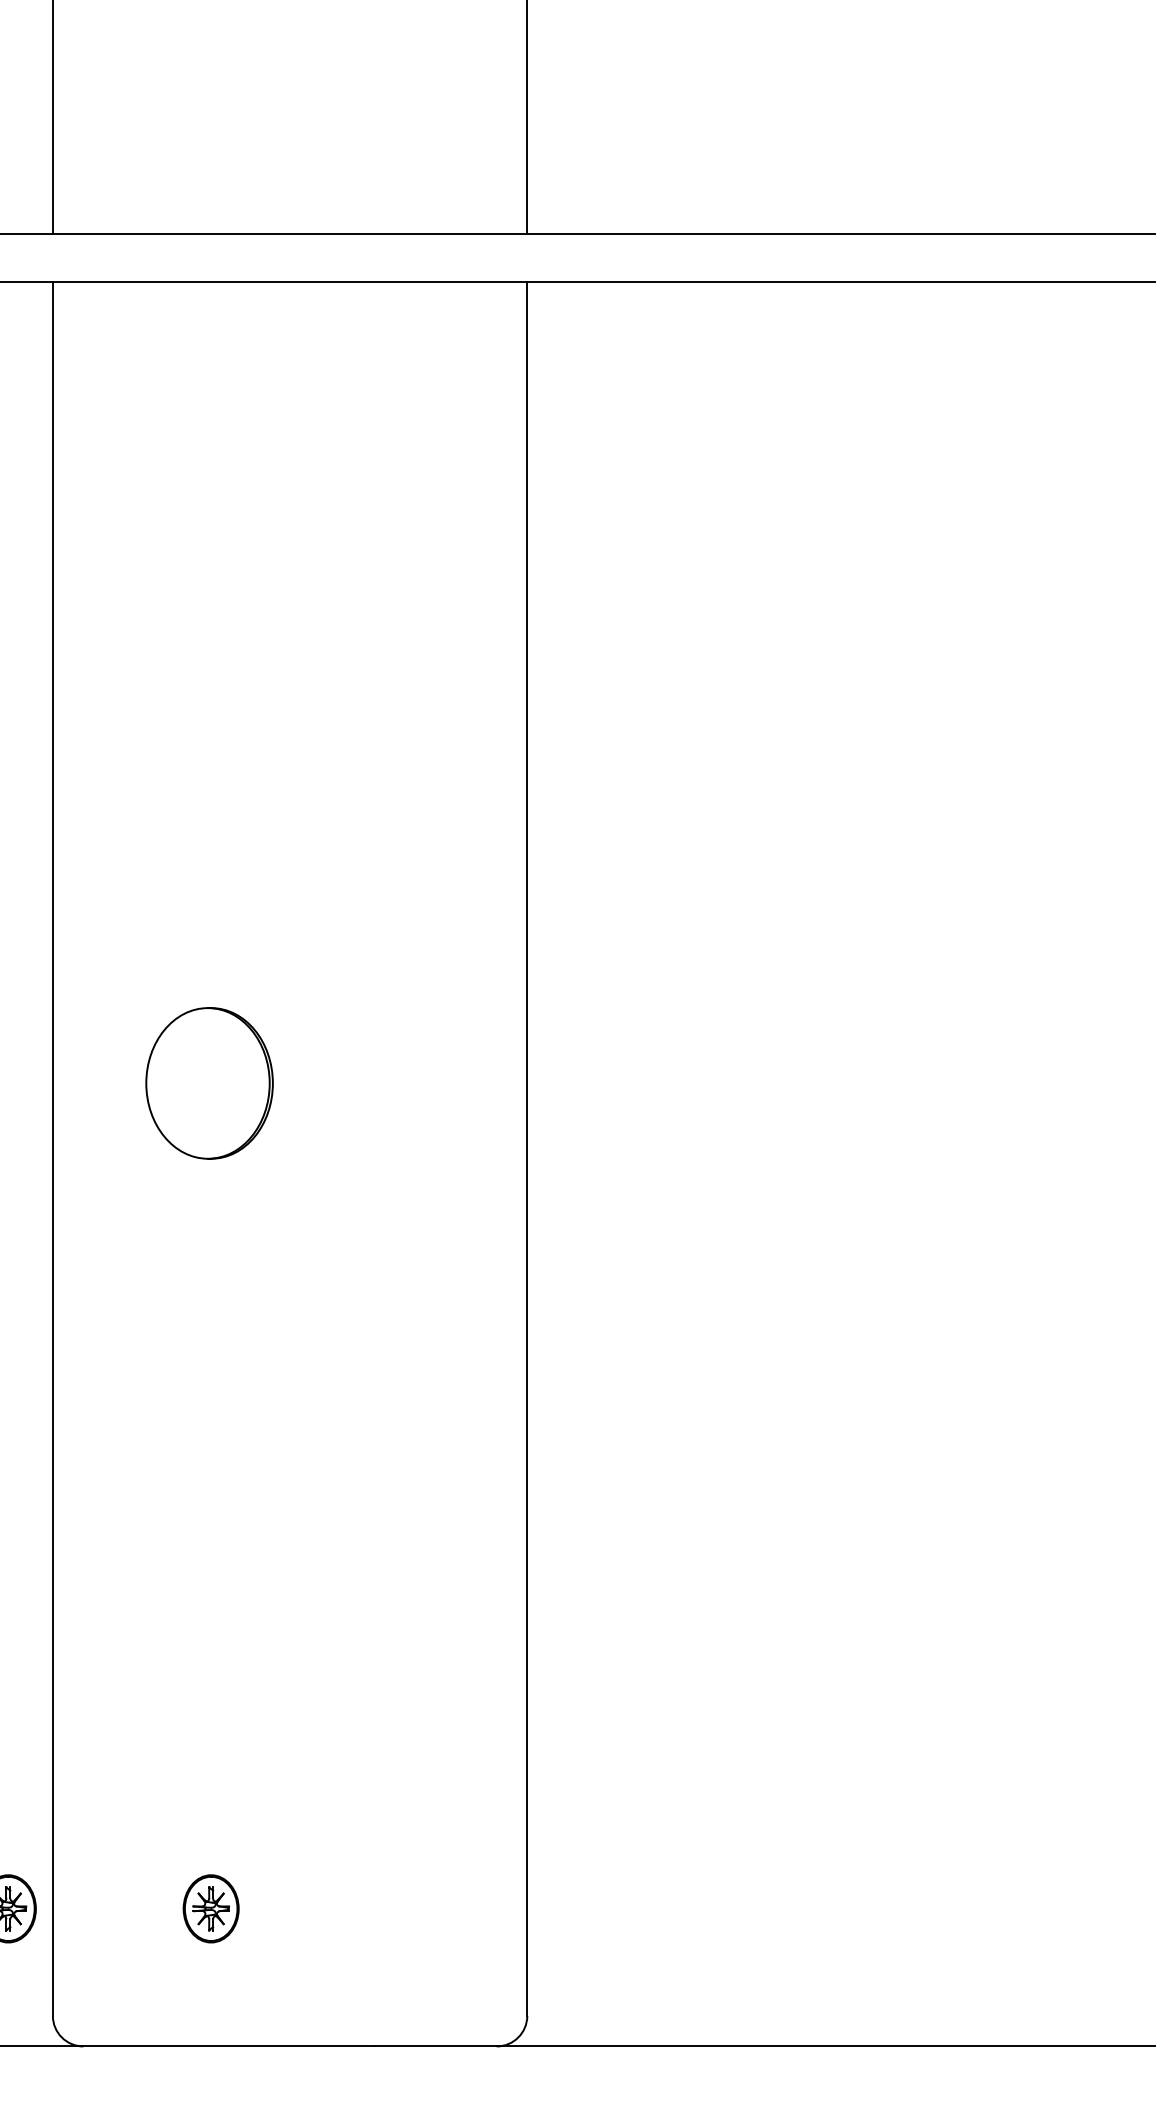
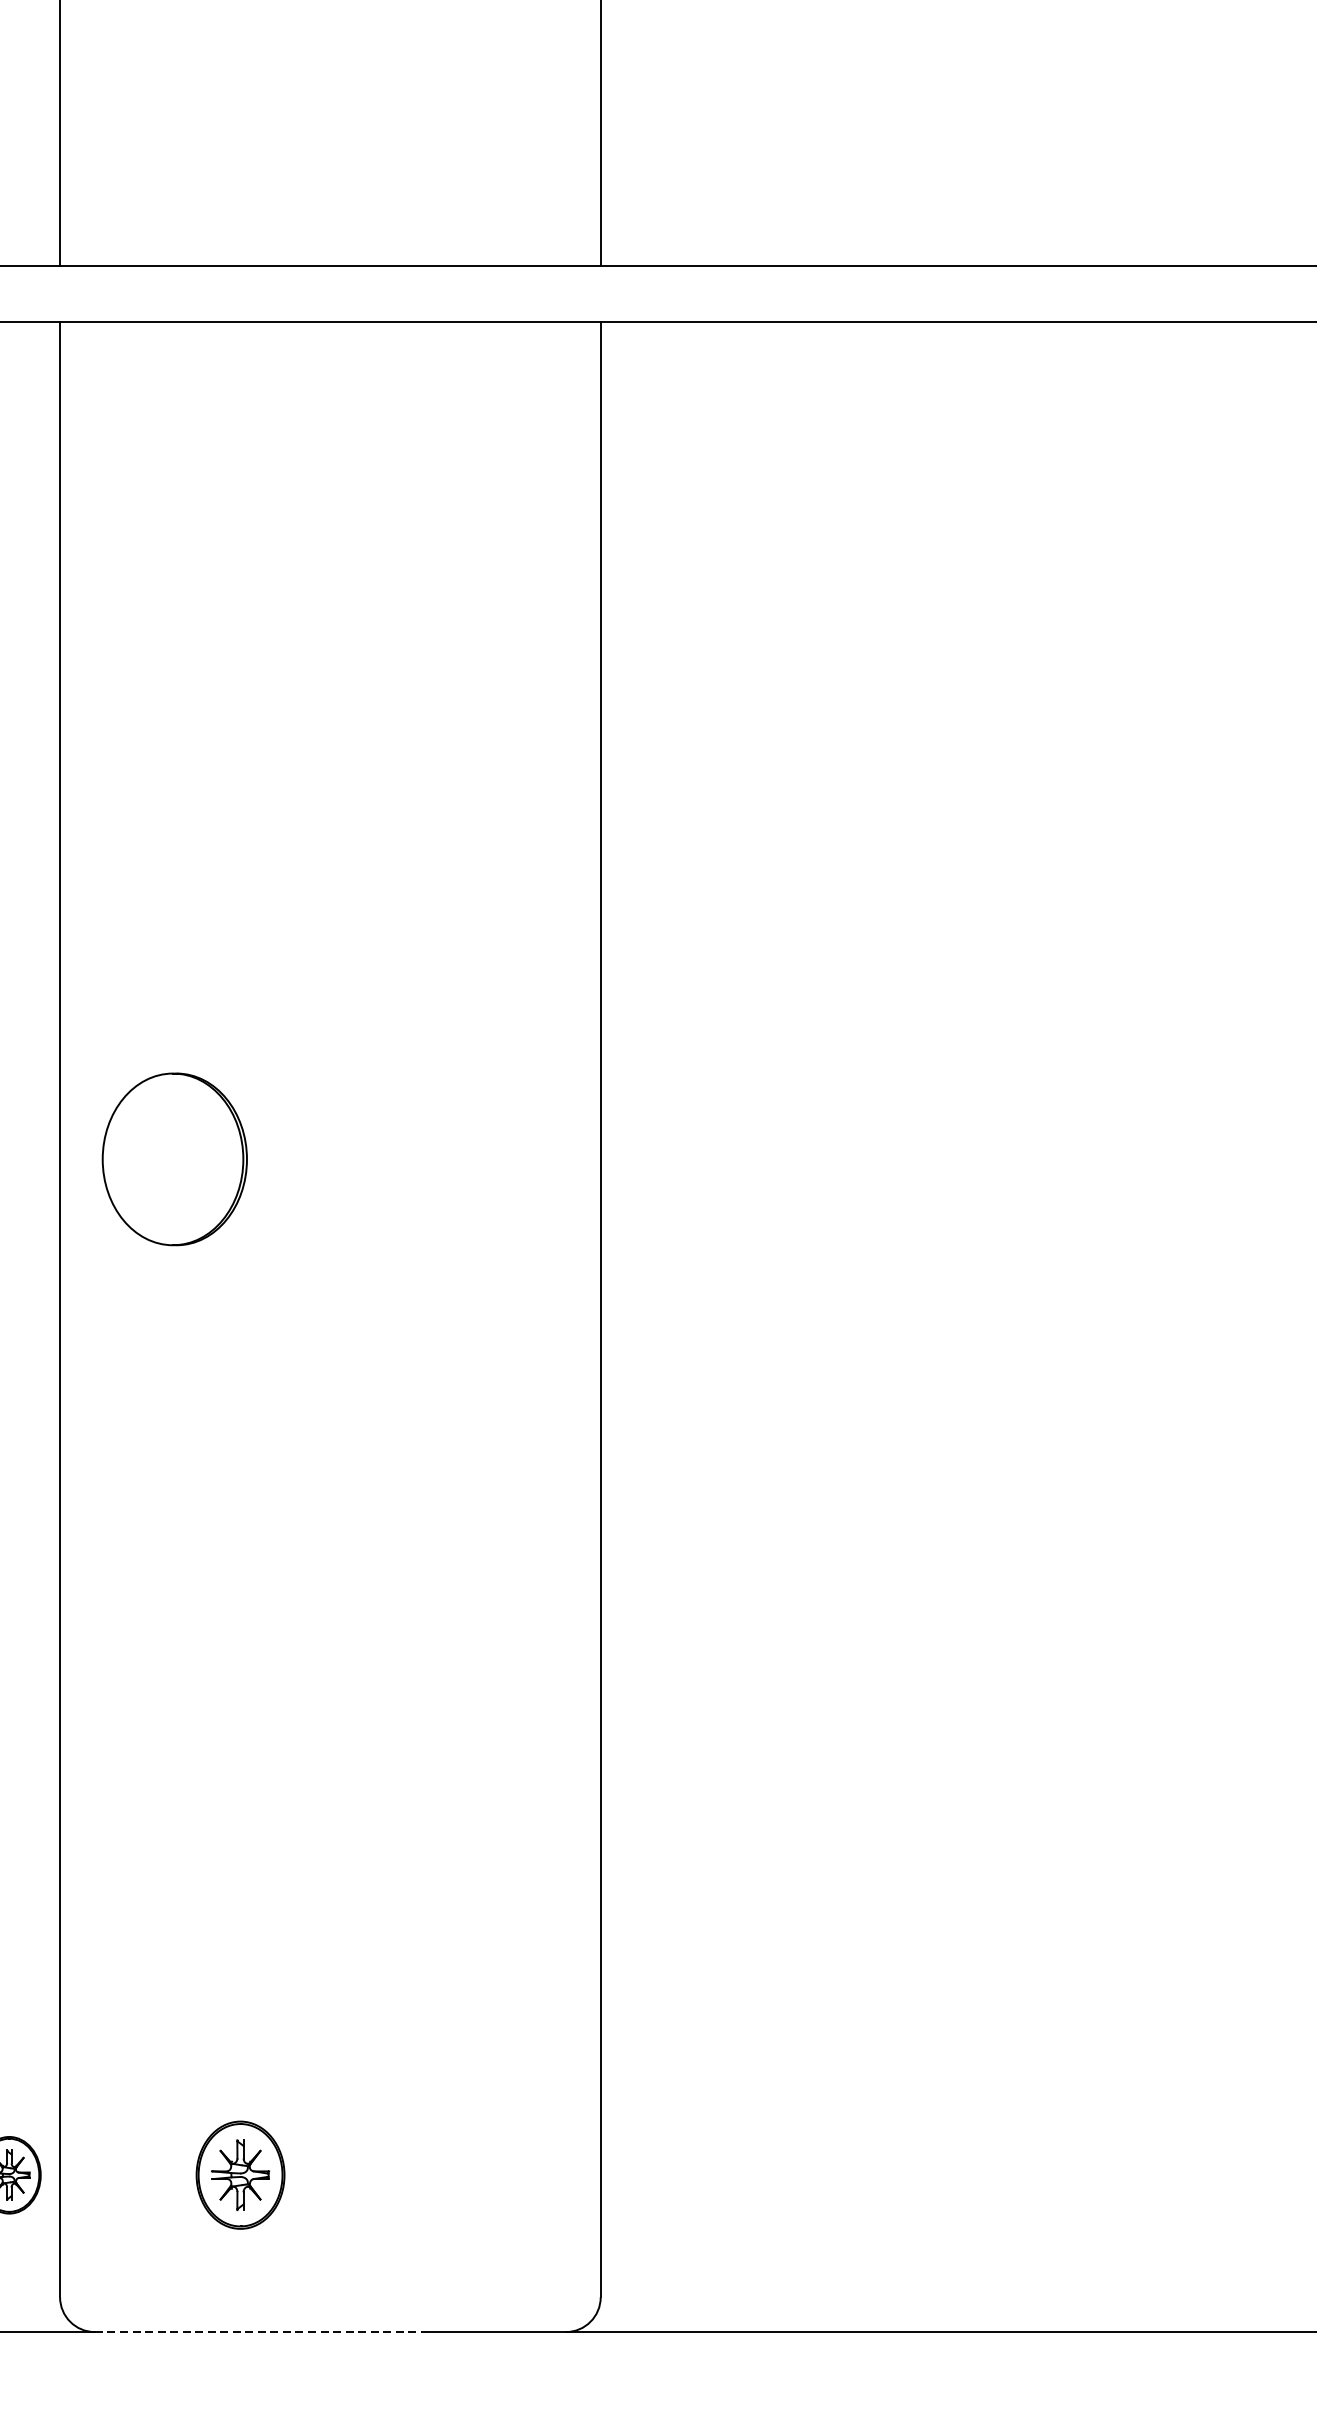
part: (209, 1083) -> (174, 1159), moved
part: (210, 1908) -> (239, 2174), size x1.4
line: (229, 2046) -> (261, 2332), solid -> dashed

